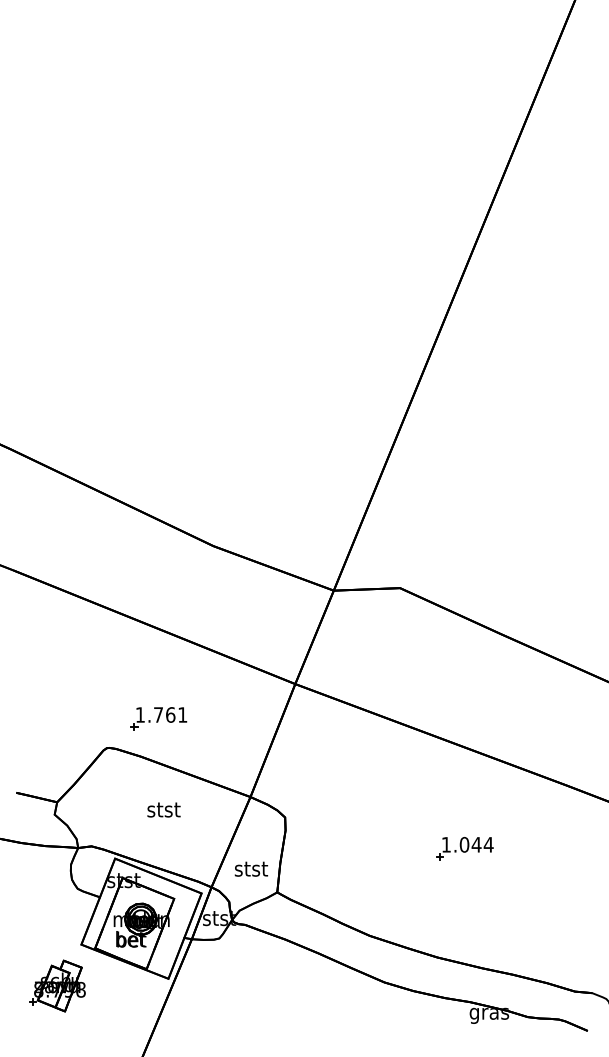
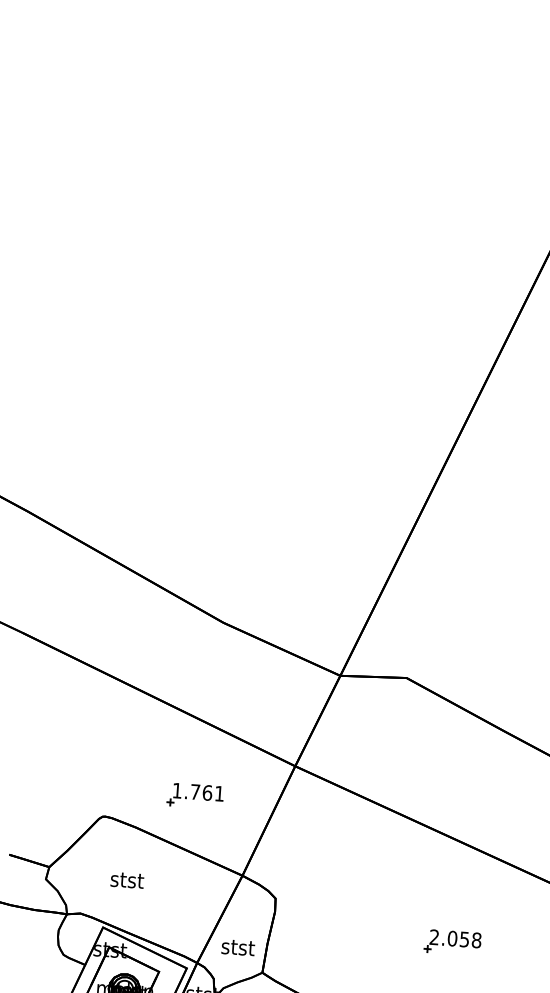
part: (158, 718) -> (195, 795), moved
text: (163, 809) -> (126, 879), moved
text: (467, 844) -> (455, 938), 1.044 -> 2.058

